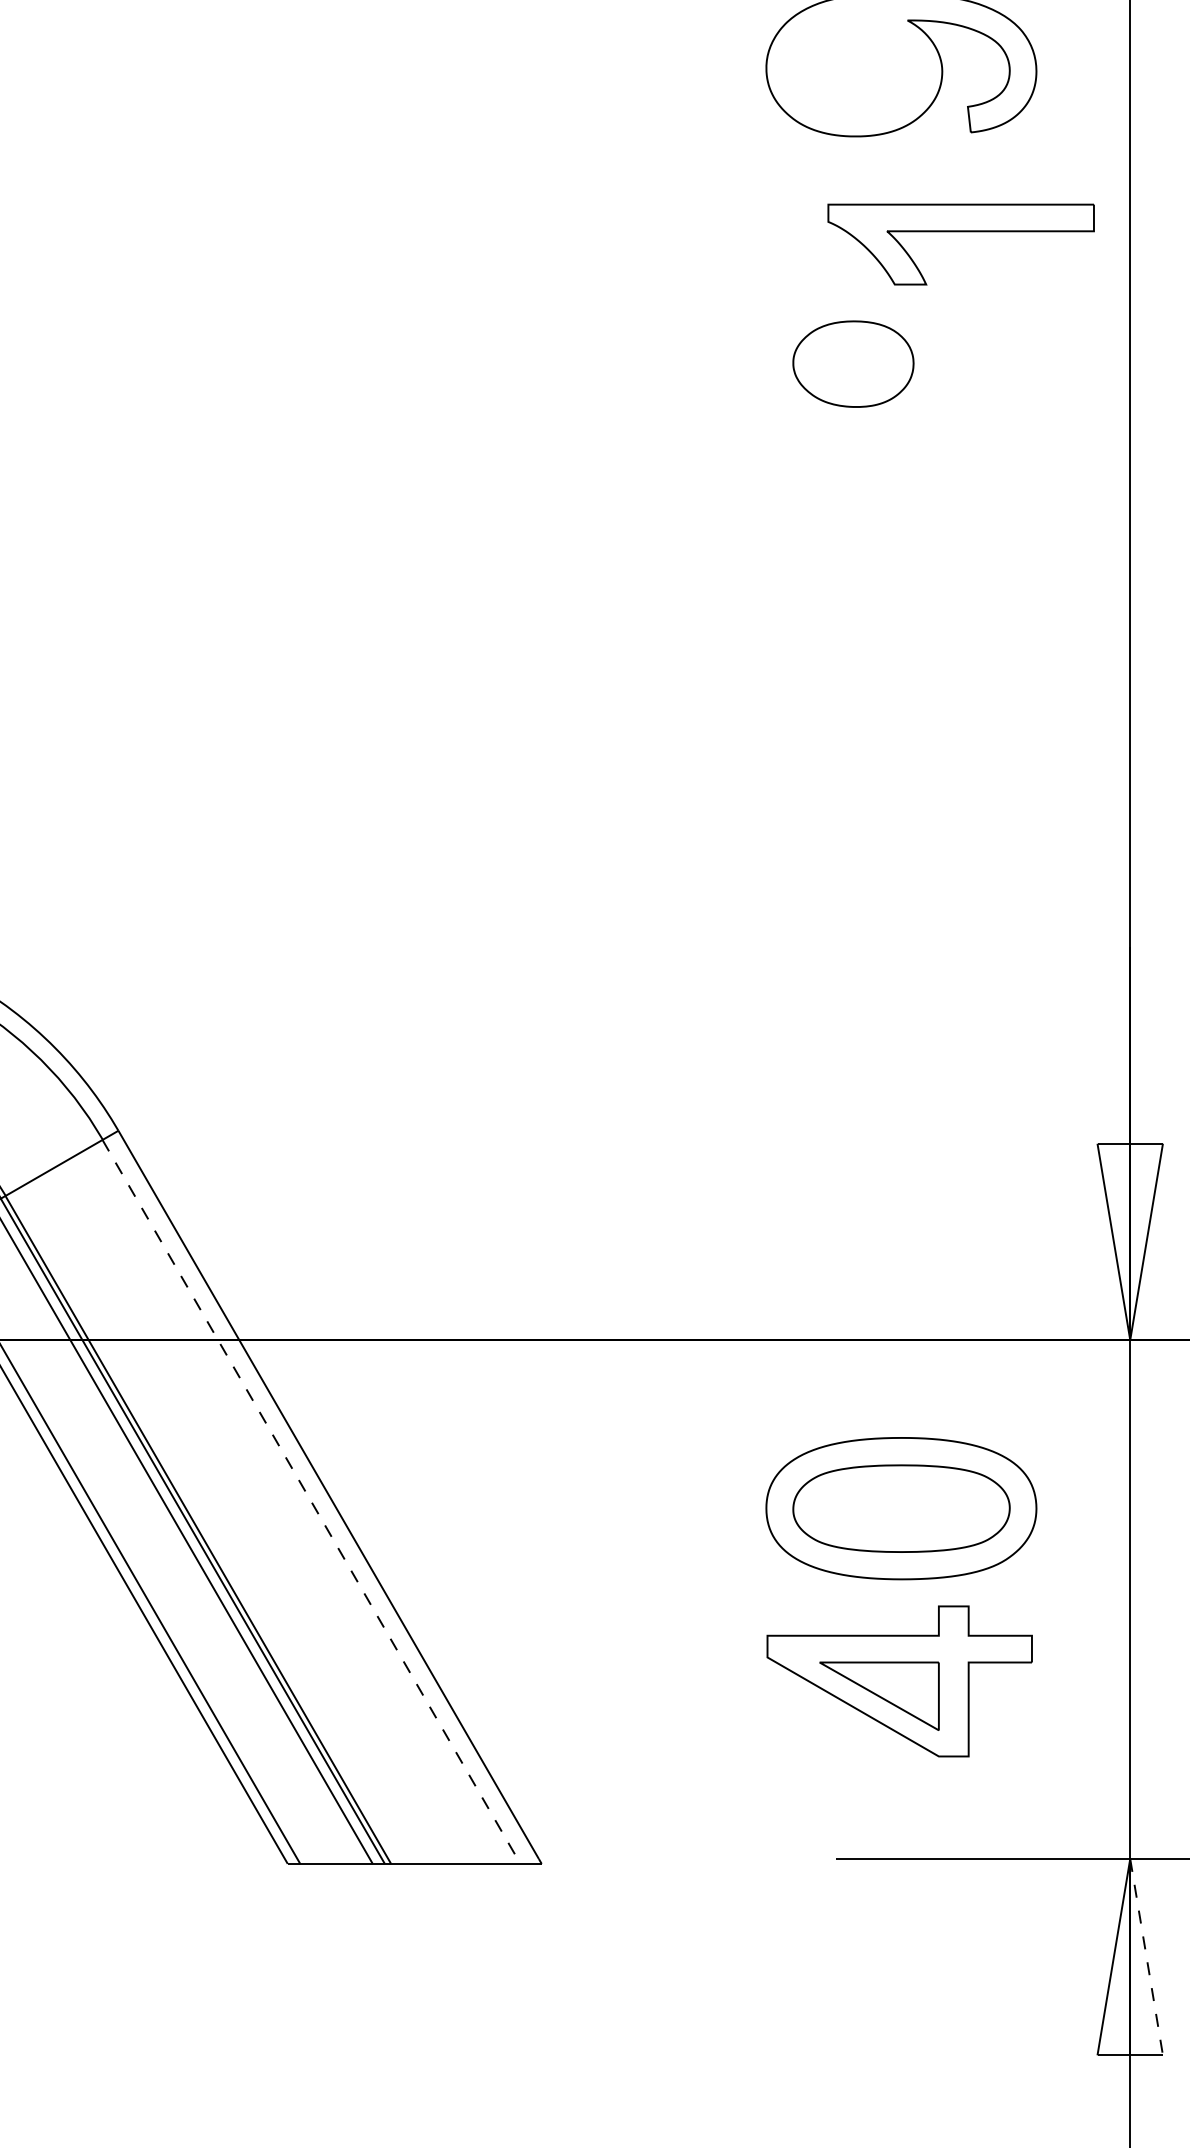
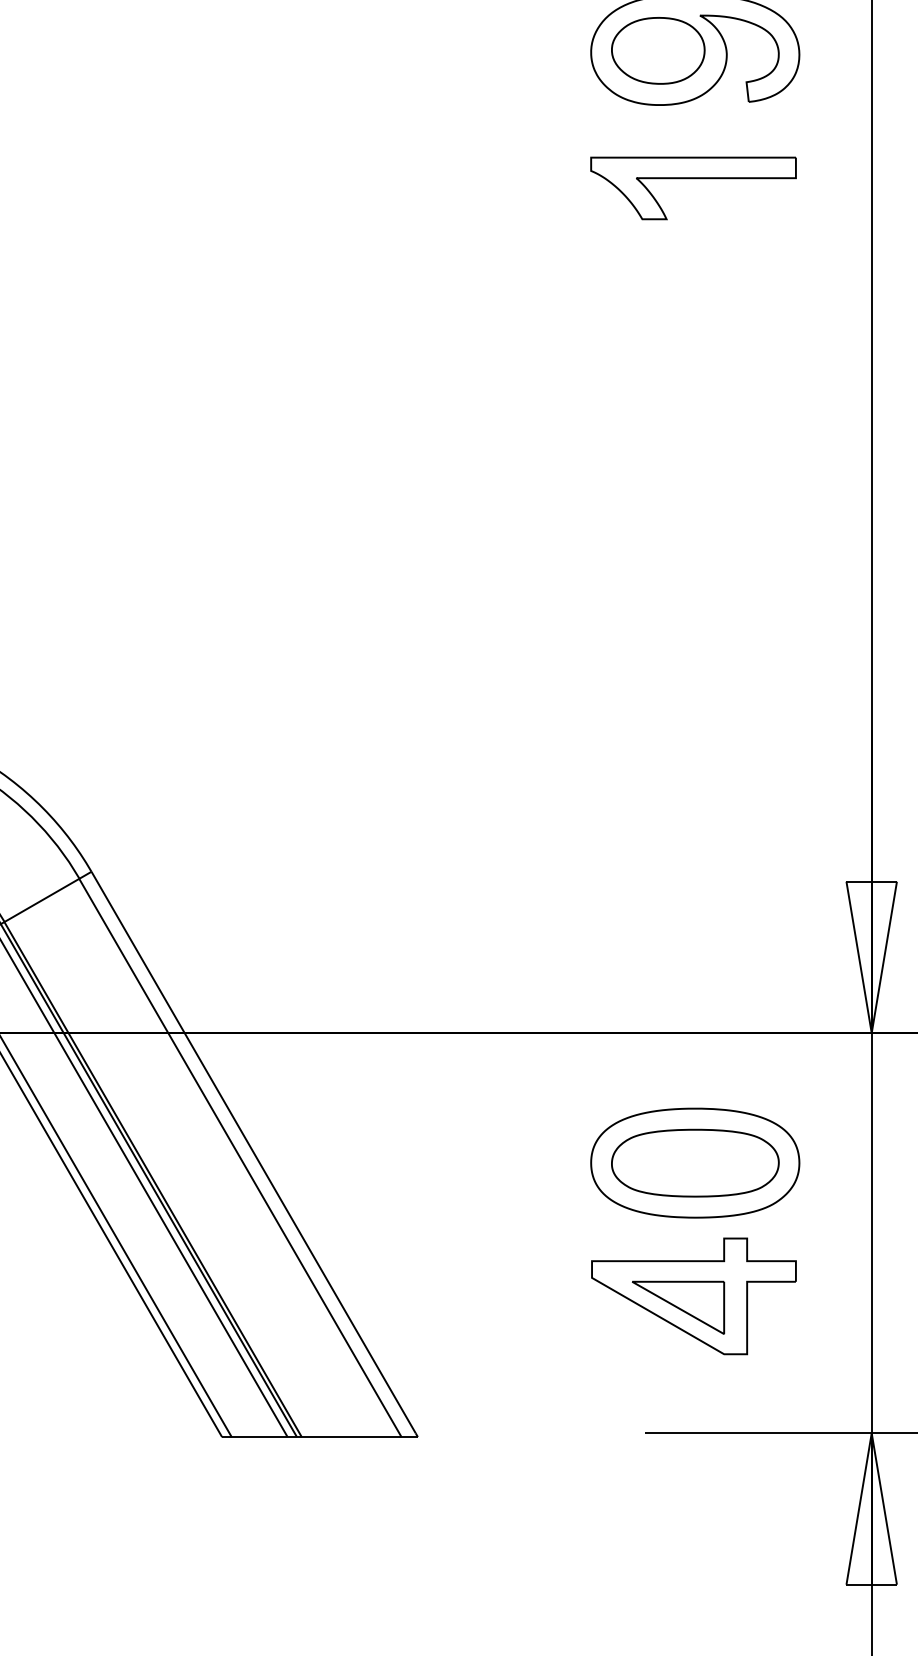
part: (960, 232) -> (693, 179), moved
part: (853, 363) -> (658, 50), moved
line: (311, 1501) -> (240, 1157), dashed -> solid
line: (1146, 1957) -> (884, 1509), dashed -> solid

